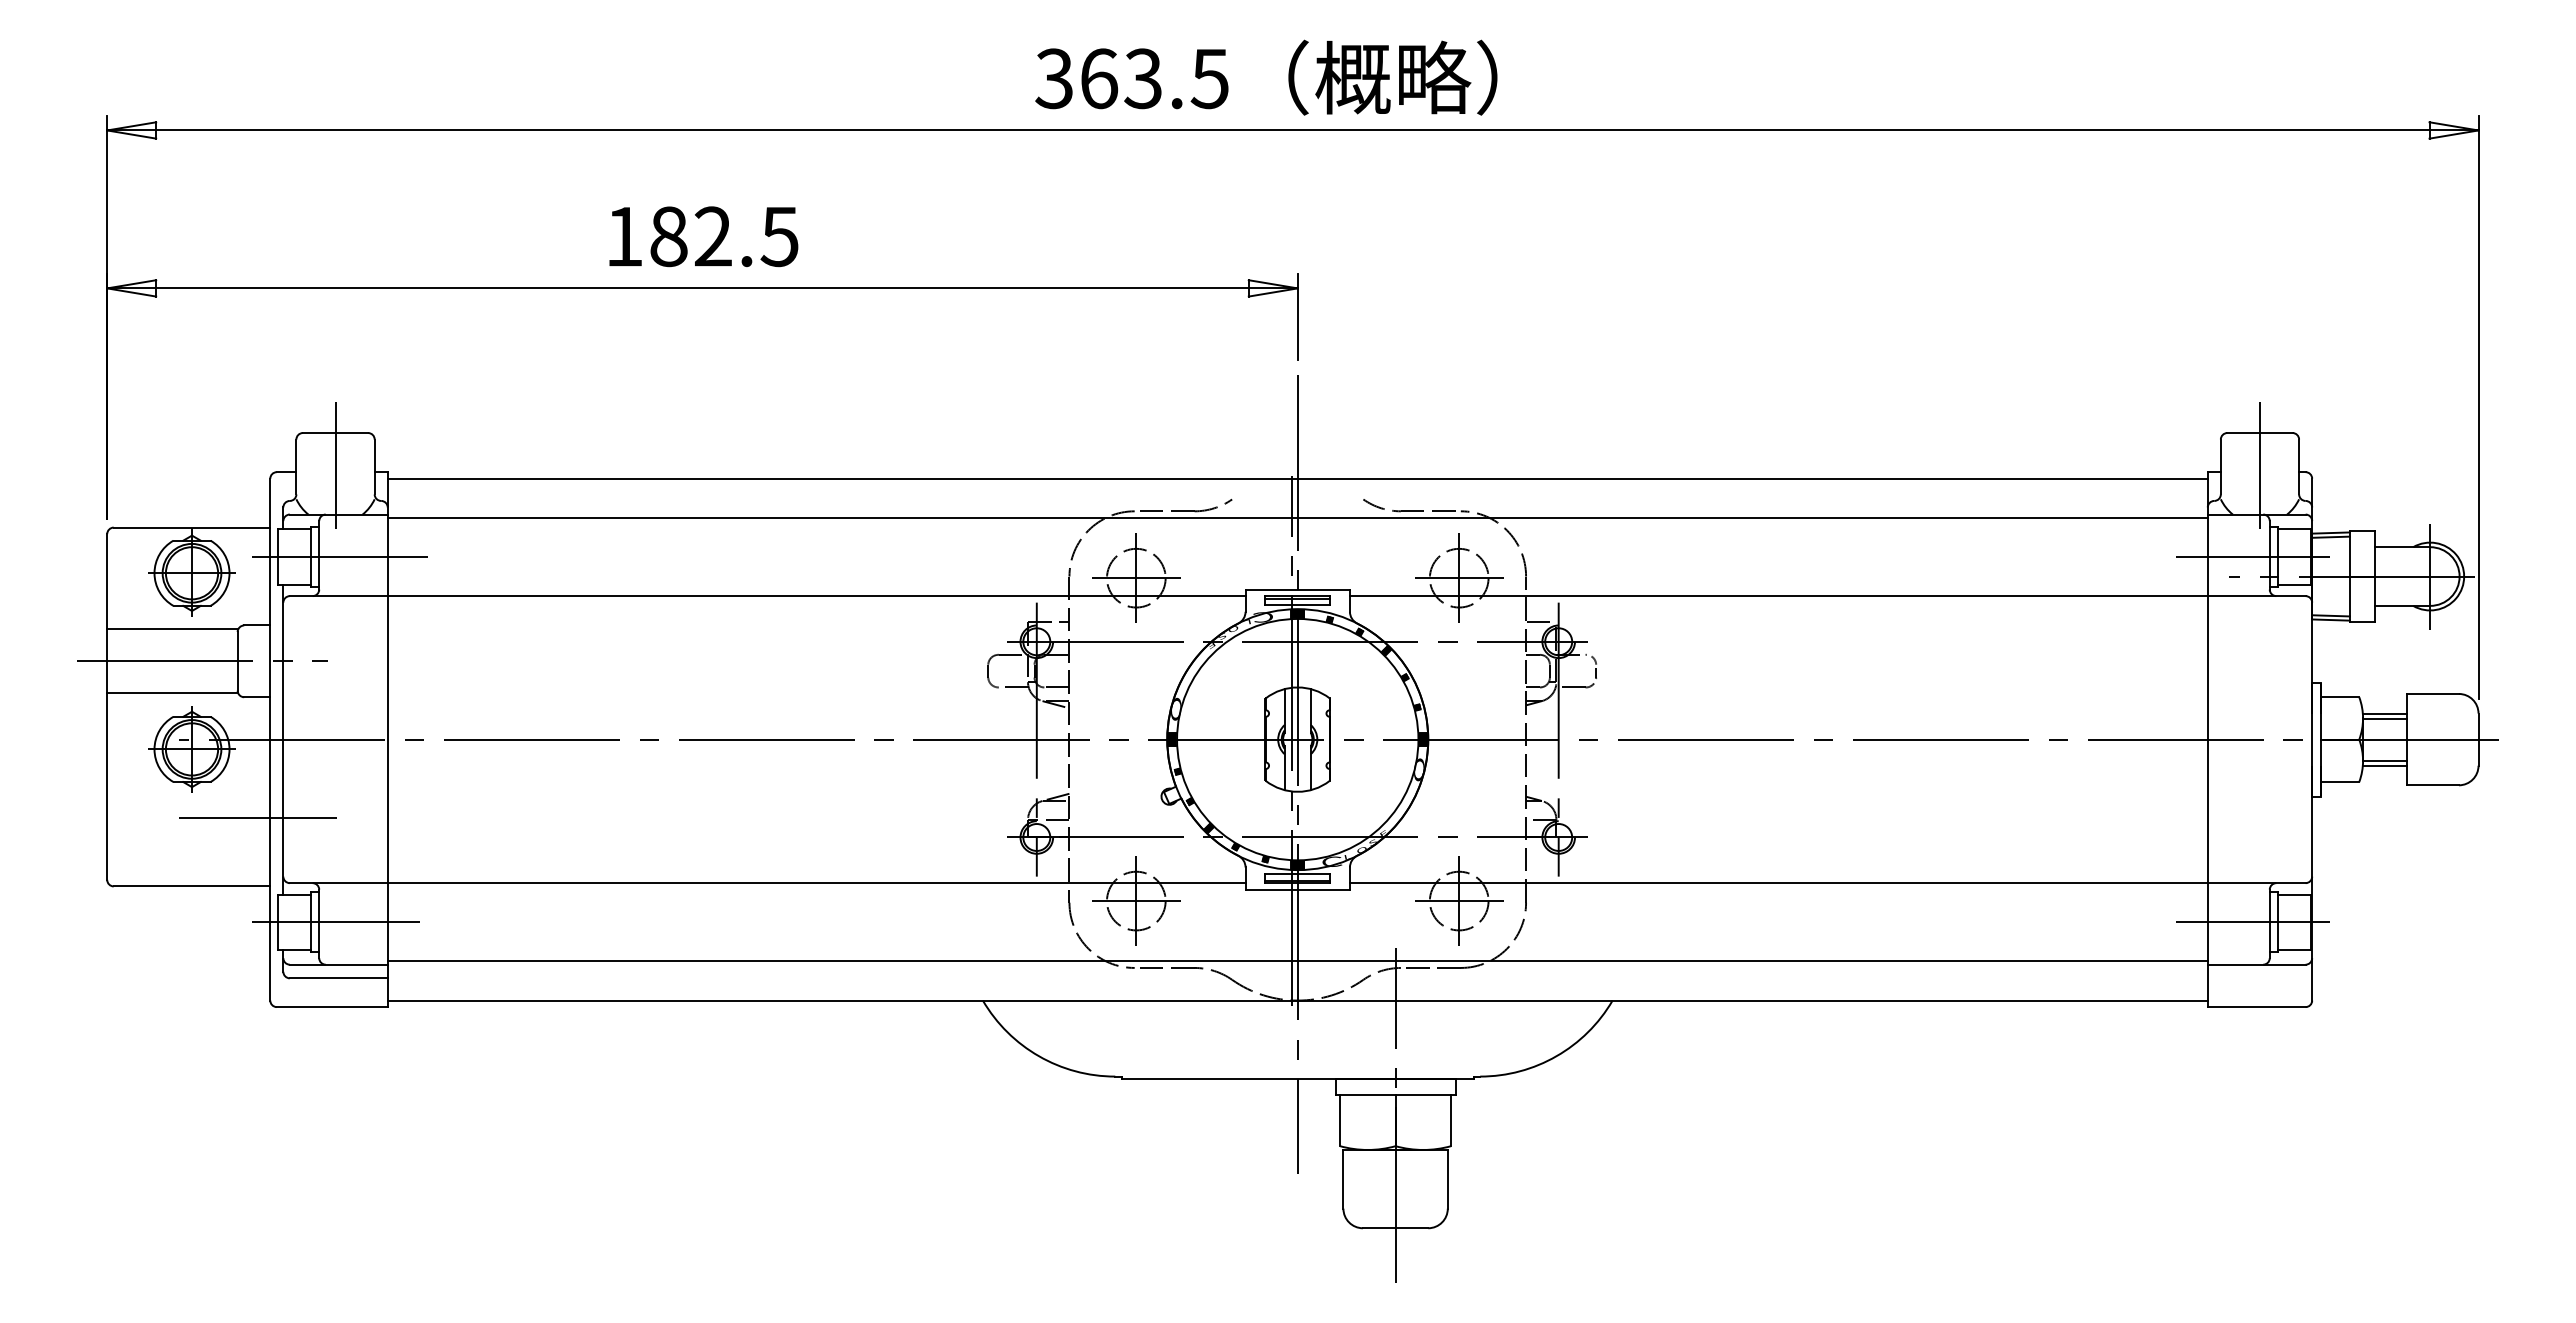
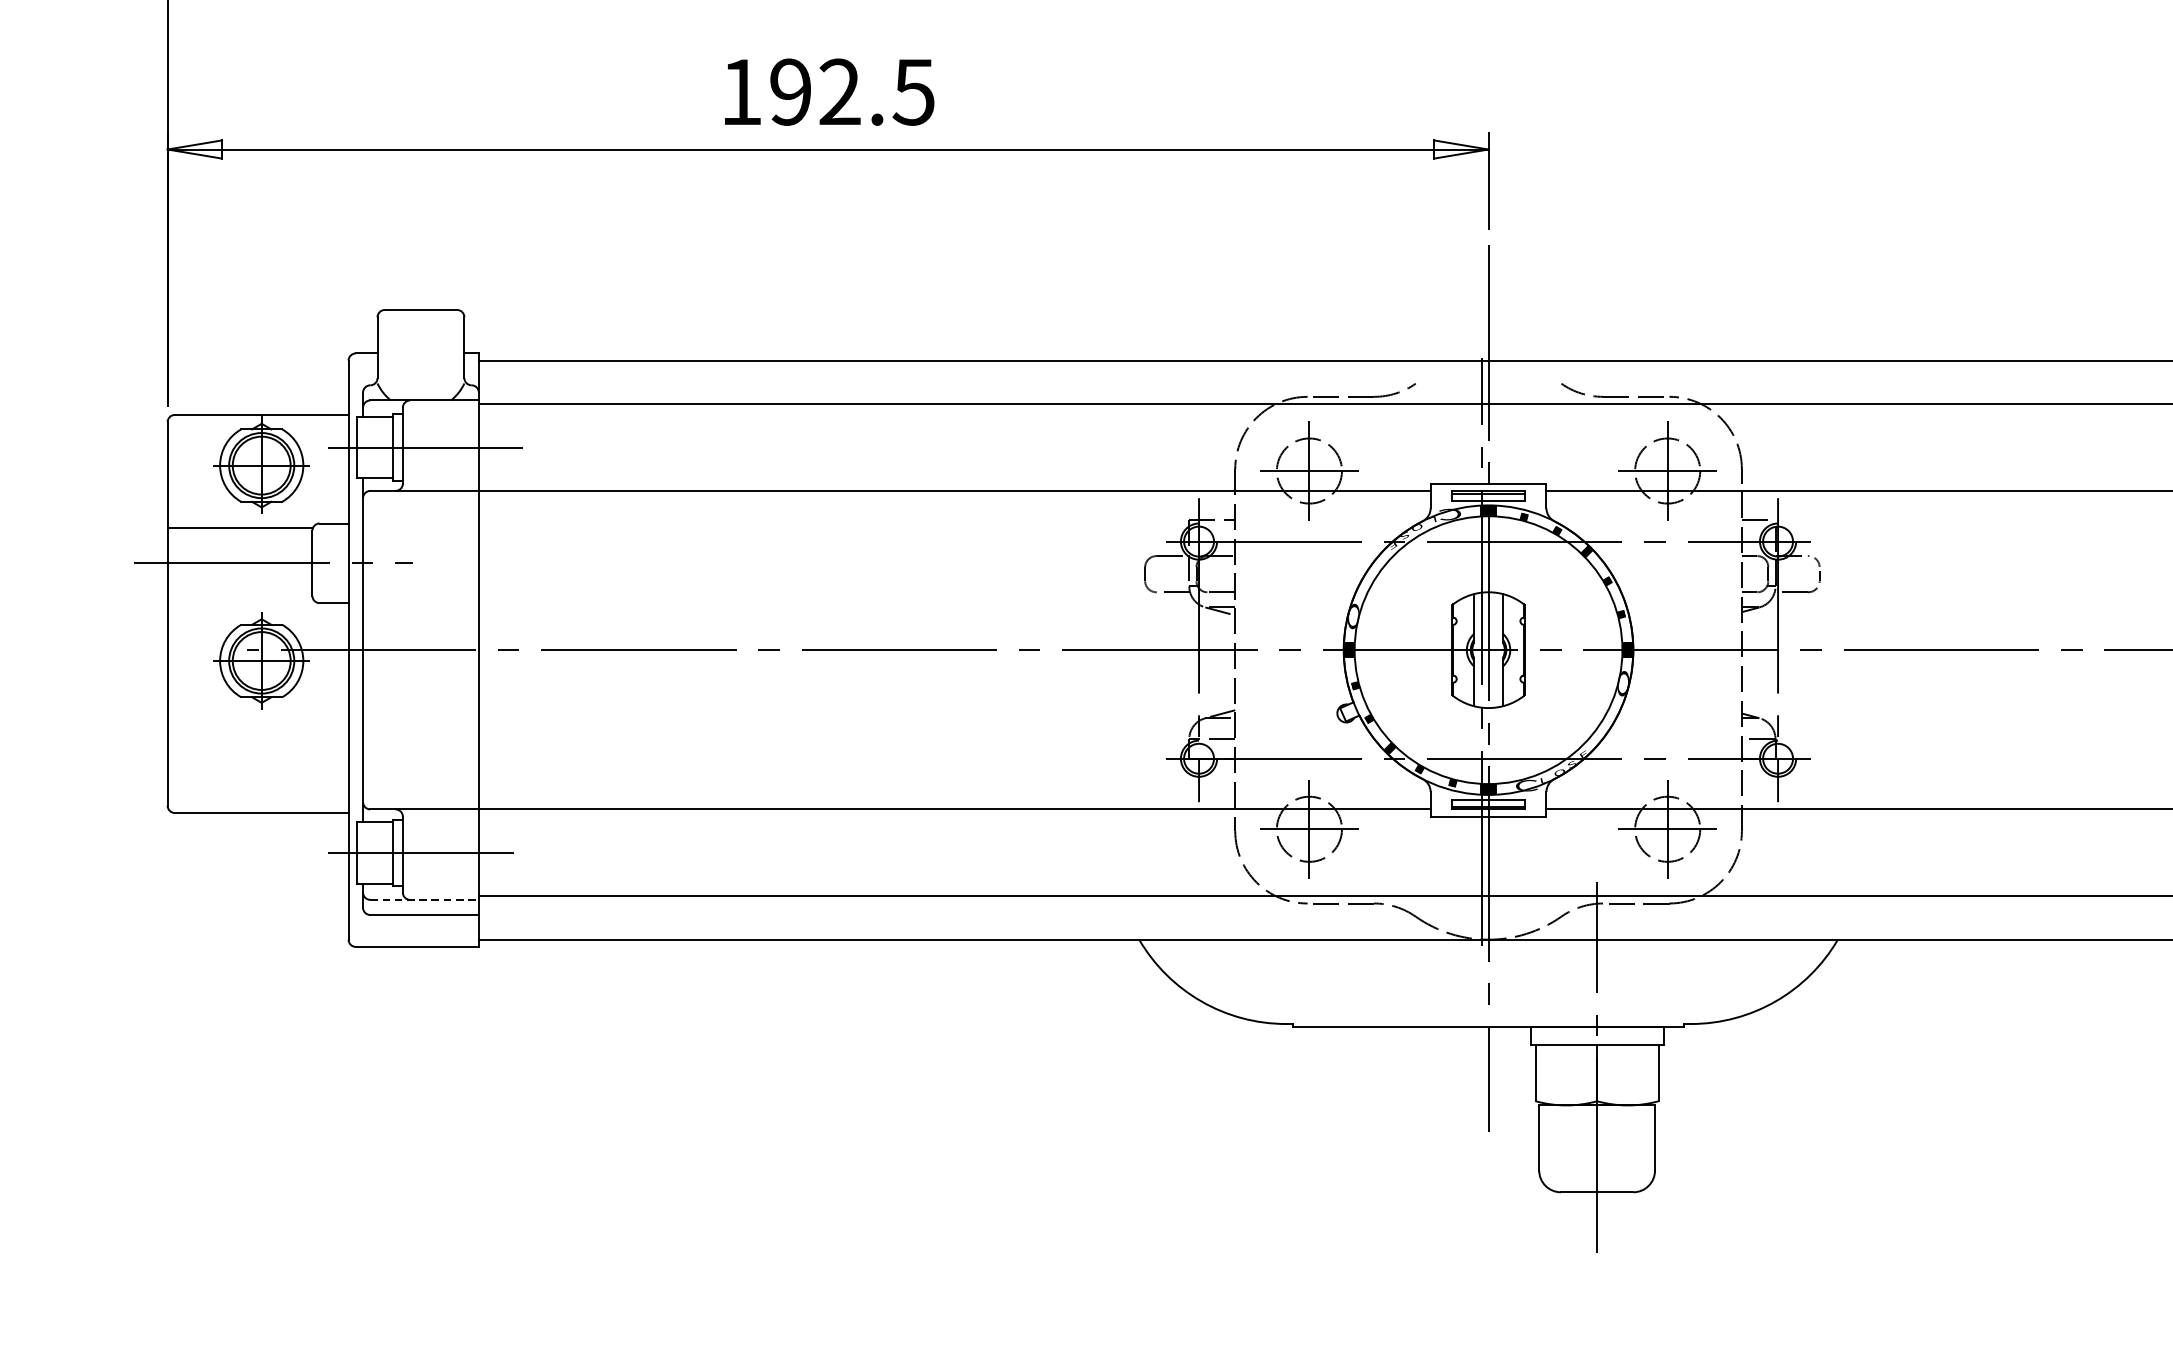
text: (668, 236) -> (790, 91), 182.5 -> 192.5
line: (335, 465) -> (420, 346), removed
line: (172, 693) -> (240, 598), removed
line: (258, 817) -> (335, 736), removed
line: (338, 964) -> (424, 899), solid -> dashed

